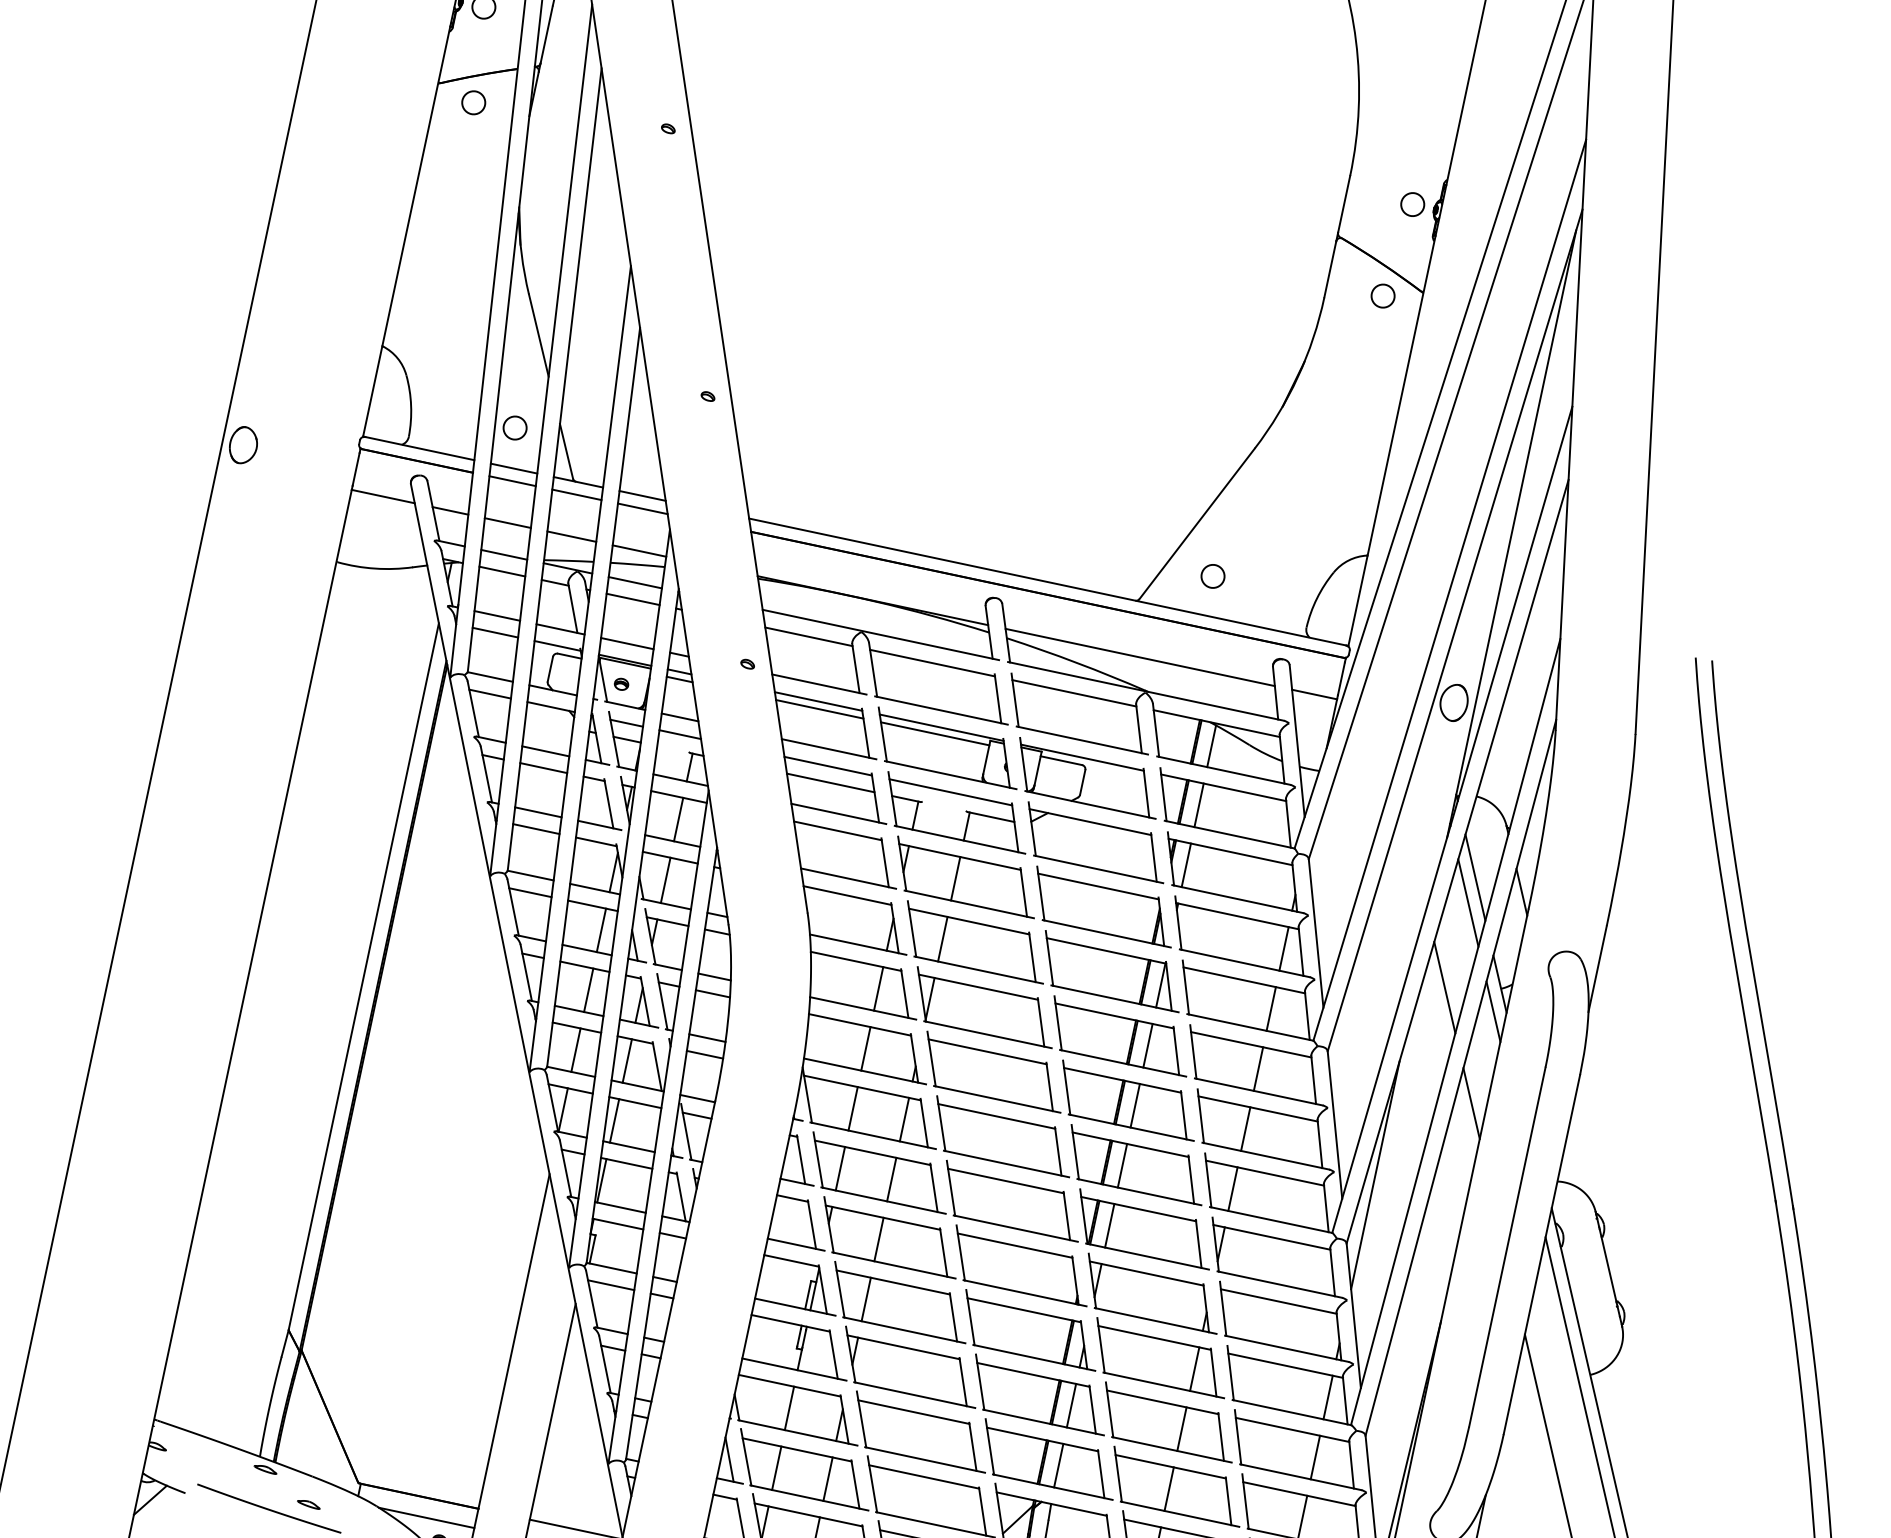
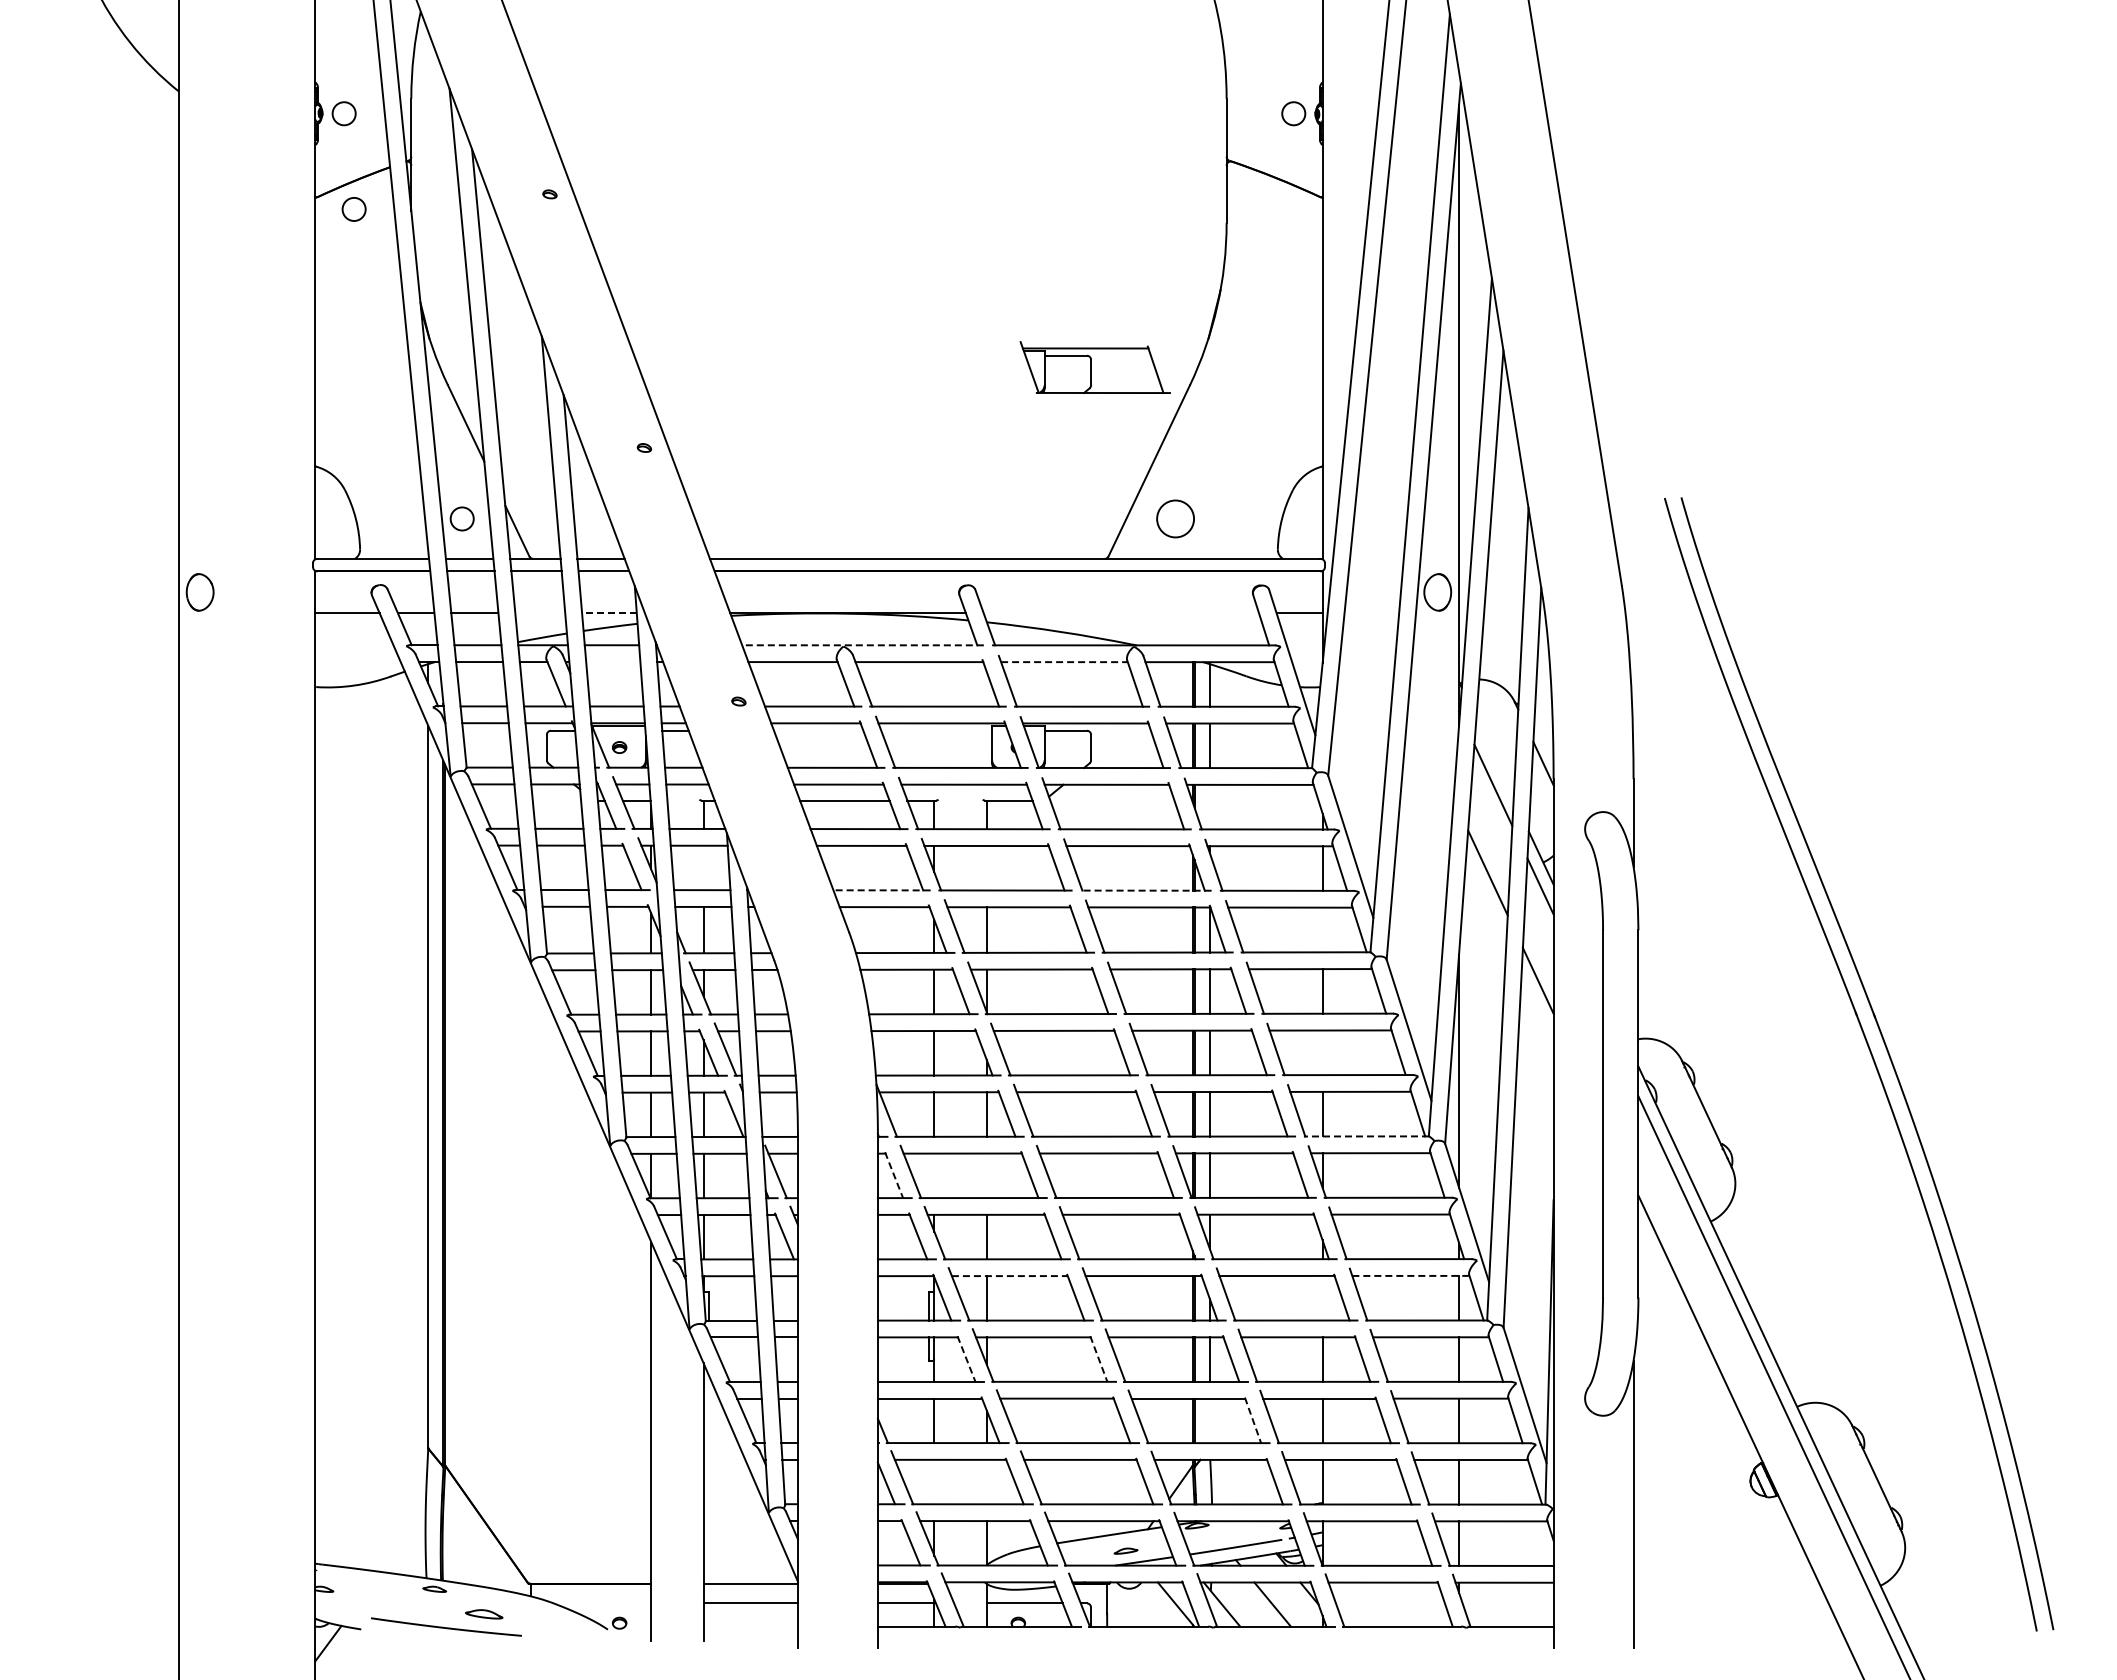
circle: (1382, 296) -> (1283, 209), removed
part: (1165, 411) -> (1094, 367), added
line: (572, 536) -> (540, 613), removed
line: (638, 550) -> (608, 613), solid -> dashed
circle: (1212, 575) -> (1175, 518), size x1.6
line: (633, 599) -> (613, 662), removed
line: (881, 635) -> (863, 645), solid -> dashed
line: (1140, 657) -> (1121, 613), removed
line: (1074, 693) -> (1064, 662), solid -> dashed
line: (819, 709) -> (818, 730), removed
line: (935, 733) -> (936, 730), removed
line: (678, 819) -> (703, 867), removed
line: (1186, 864) -> (1209, 806), removed
line: (1474, 877) -> (1494, 759), removed
line: (848, 878) -> (882, 890), solid -> dashed
line: (955, 878) -> (986, 868), removed
line: (1106, 933) -> (1145, 890), solid -> dashed
line: (1271, 1008) -> (1322, 929), removed
line: (1245, 1128) -> (1322, 1052), removed
line: (801, 1160) -> (894, 1175), solid -> dashed
line: (840, 1168) -> (934, 1175), removed
line: (891, 1179) -> (986, 1175), removed
line: (1271, 1220) -> (1366, 1136), solid -> dashed
line: (892, 1282) -> (1009, 1276), solid -> dashed
line: (833, 1355) -> (966, 1359), solid -> dashed
line: (1285, 1365) -> (1410, 1275), solid -> dashed
line: (1194, 1368) -> (1322, 1297), removed
line: (963, 1382) -> (1099, 1359), solid -> dashed
line: (1058, 1465) -> (1209, 1420), removed
line: (776, 1467) -> (934, 1481), removed
line: (1101, 1474) -> (1253, 1420), solid -> dashed
line: (827, 1478) -> (986, 1481), removed
part: (309, 1504) -> (484, 1614), size x1.6
line: (426, 1518) -> (602, 1603), removed

